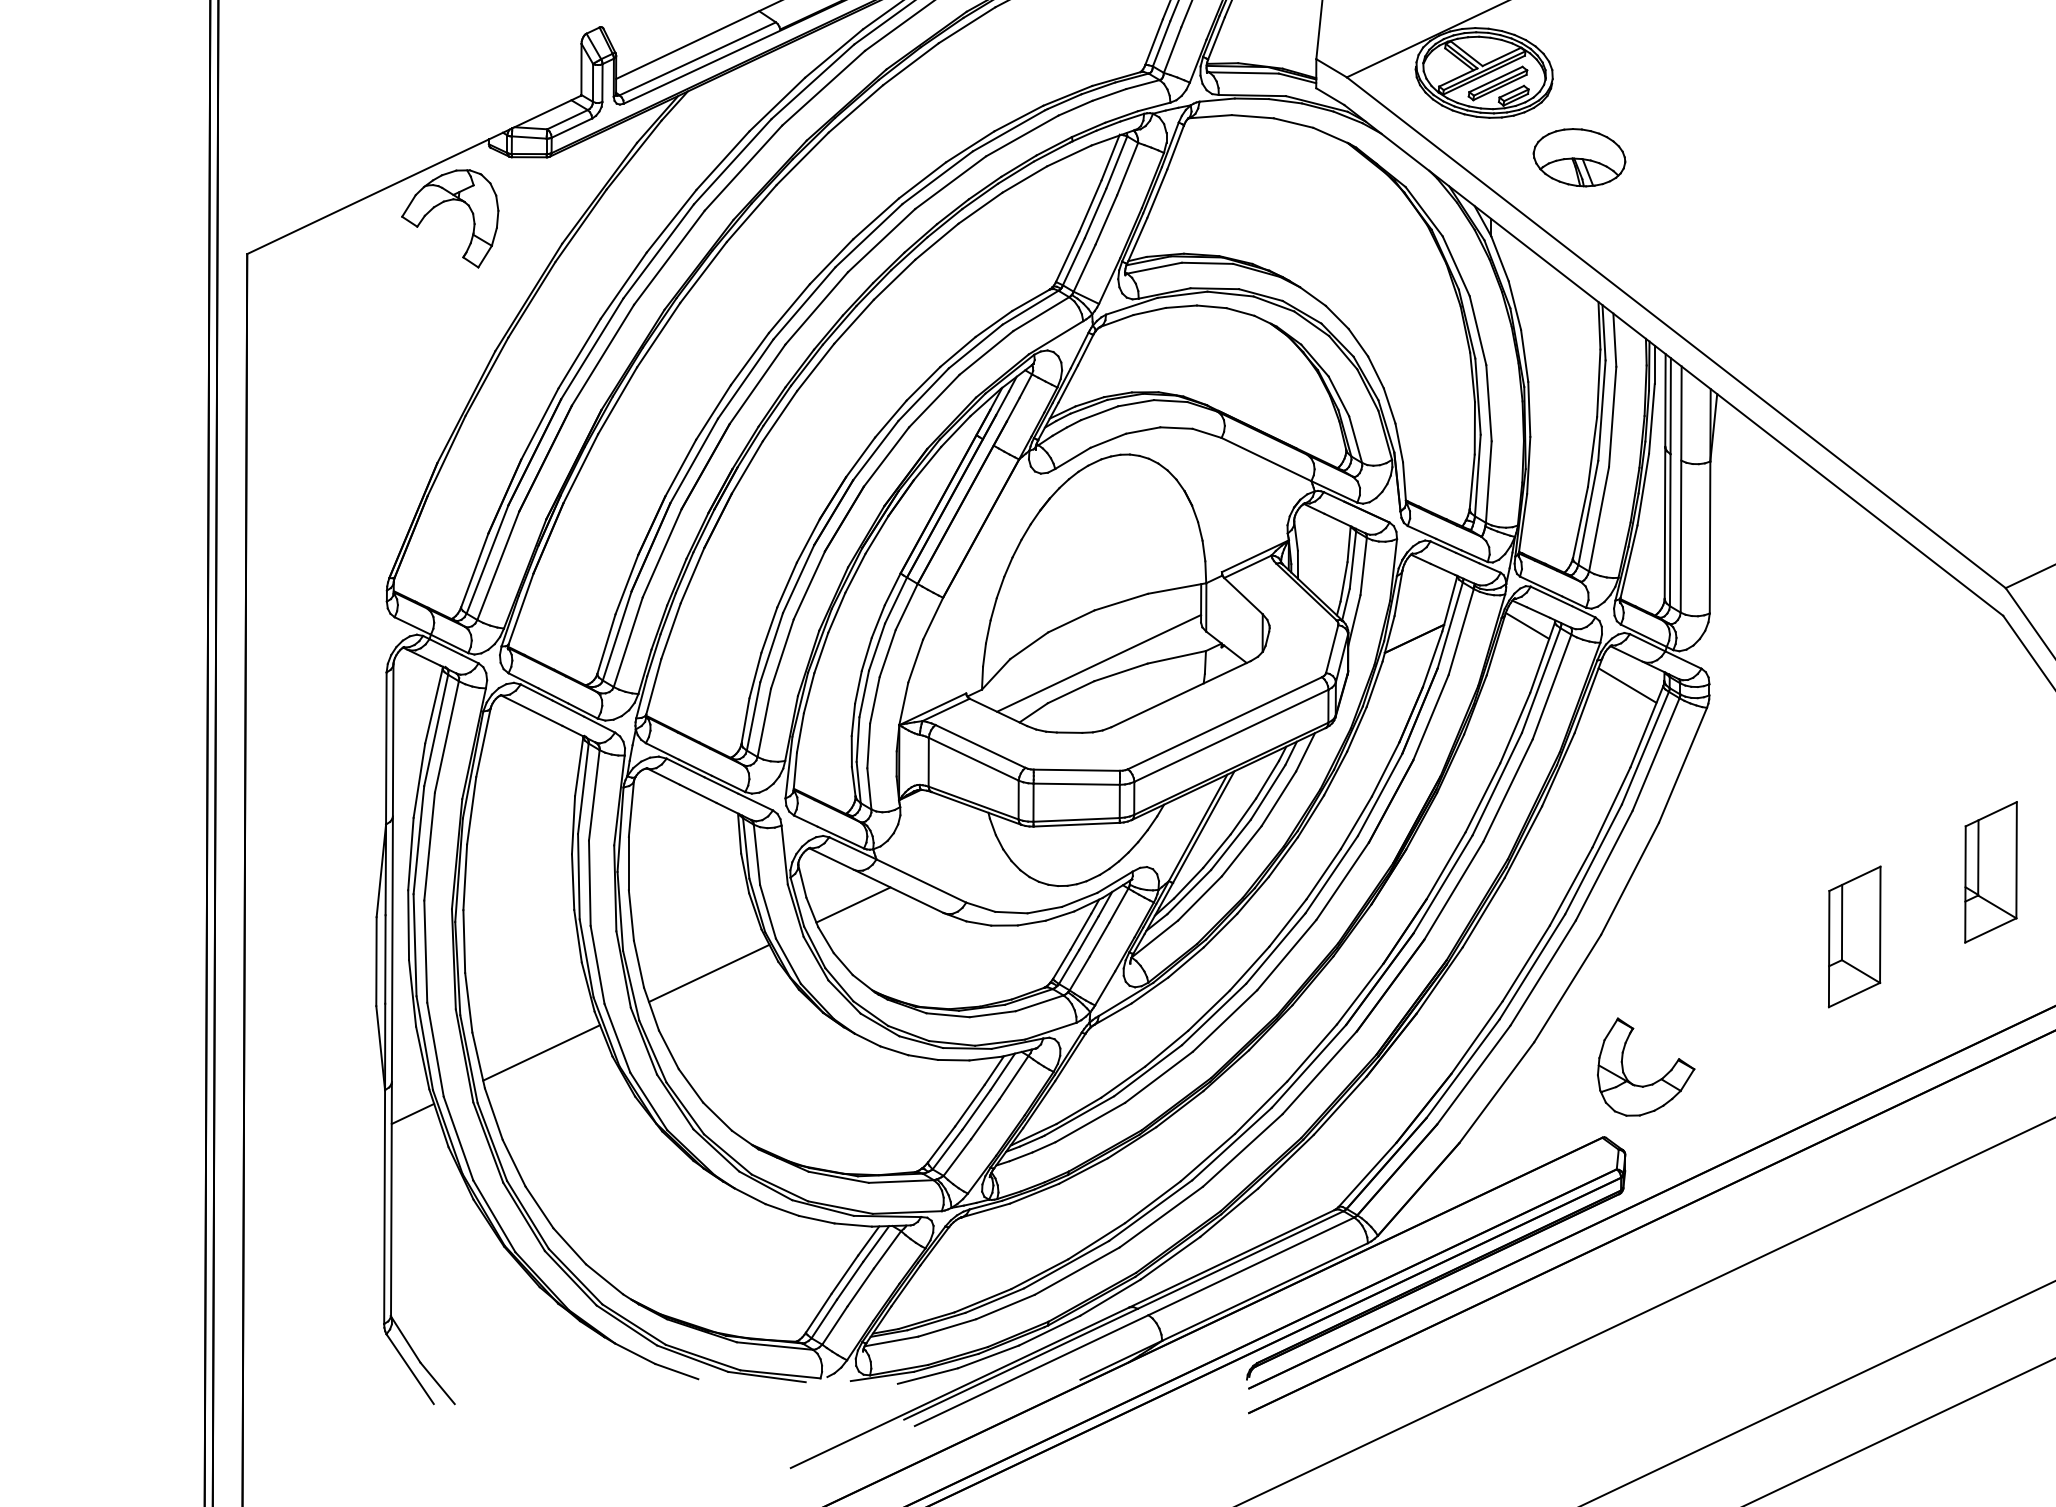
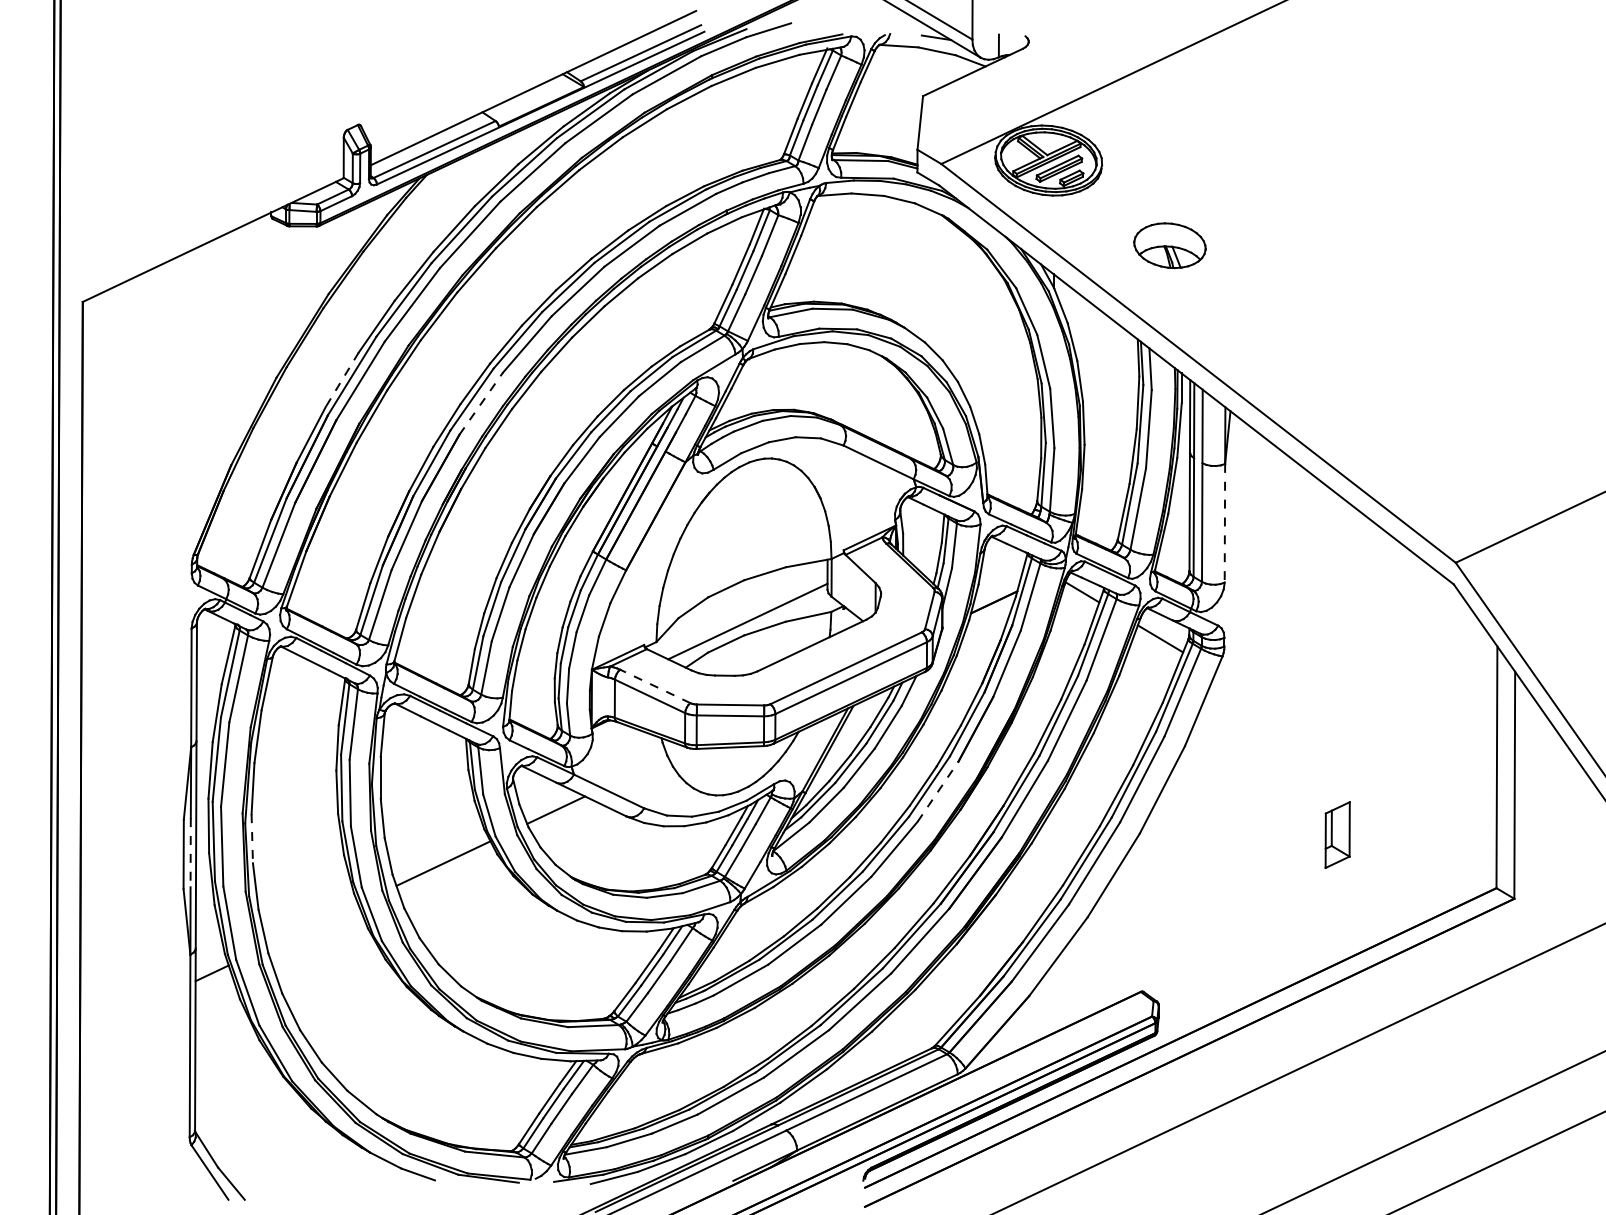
part: (1578, 157) -> (1169, 245), moved
part: (441, 204) -> (234, 263), removed
line: (579, 353) -> (342, 379), solid -> dashed
line: (757, 384) -> (481, 403), solid -> dashed
line: (1709, 537) -> (1224, 523), solid -> dashed
line: (980, 746) -> (655, 686), solid -> dashed
part: (1991, 872) -> (1444, 784), removed
line: (1343, 881) -> (938, 791), solid -> dashed
part: (1854, 936) -> (1337, 834), size x0.6
line: (464, 941) -> (252, 838), solid -> dashed
line: (385, 959) -> (190, 852), solid -> dashed
line: (541, 1052) -> (312, 925), removed
part: (1653, 1082) -> (1180, 948), removed

